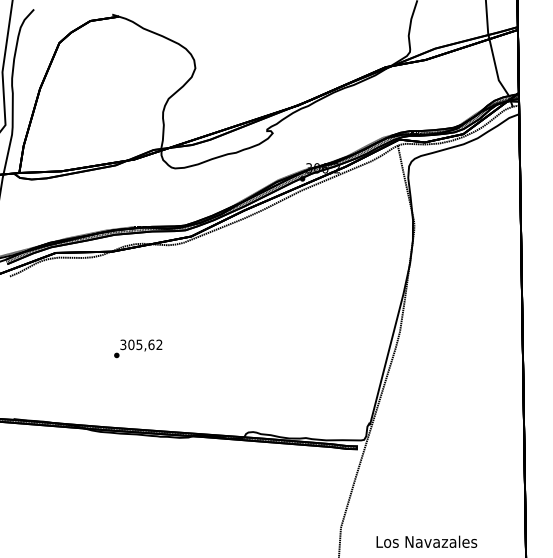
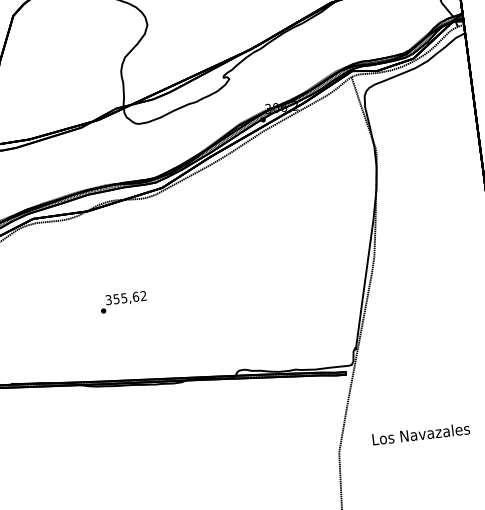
text: (131, 344) -> (116, 298), 305,62 -> 355,62
text: (426, 541) -> (420, 433), moved

